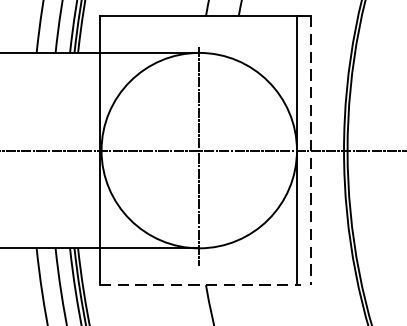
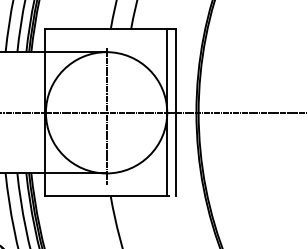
line: (311, 151) -> (176, 113), dashed -> solid
line: (200, 285) -> (107, 196), dashed -> solid

